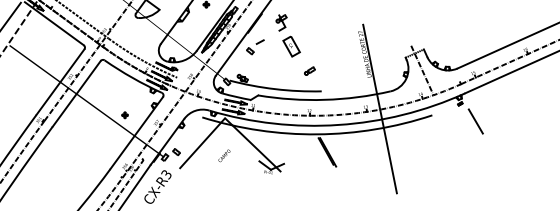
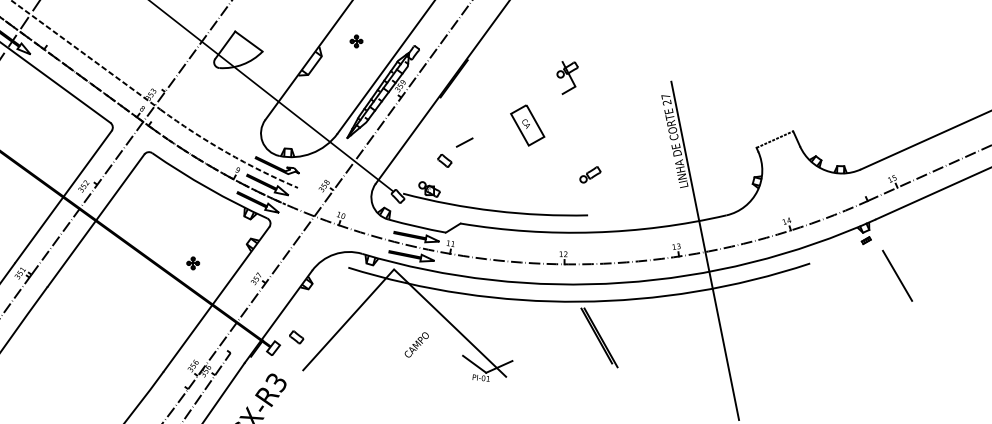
part: (281, 22) -> (567, 77), moved
part: (255, 47) -> (455, 153), moved
part: (309, 70) -> (589, 173), moved
line: (422, 70) -> (790, 173), removed
text: (224, 155) -> (416, 344), moved

